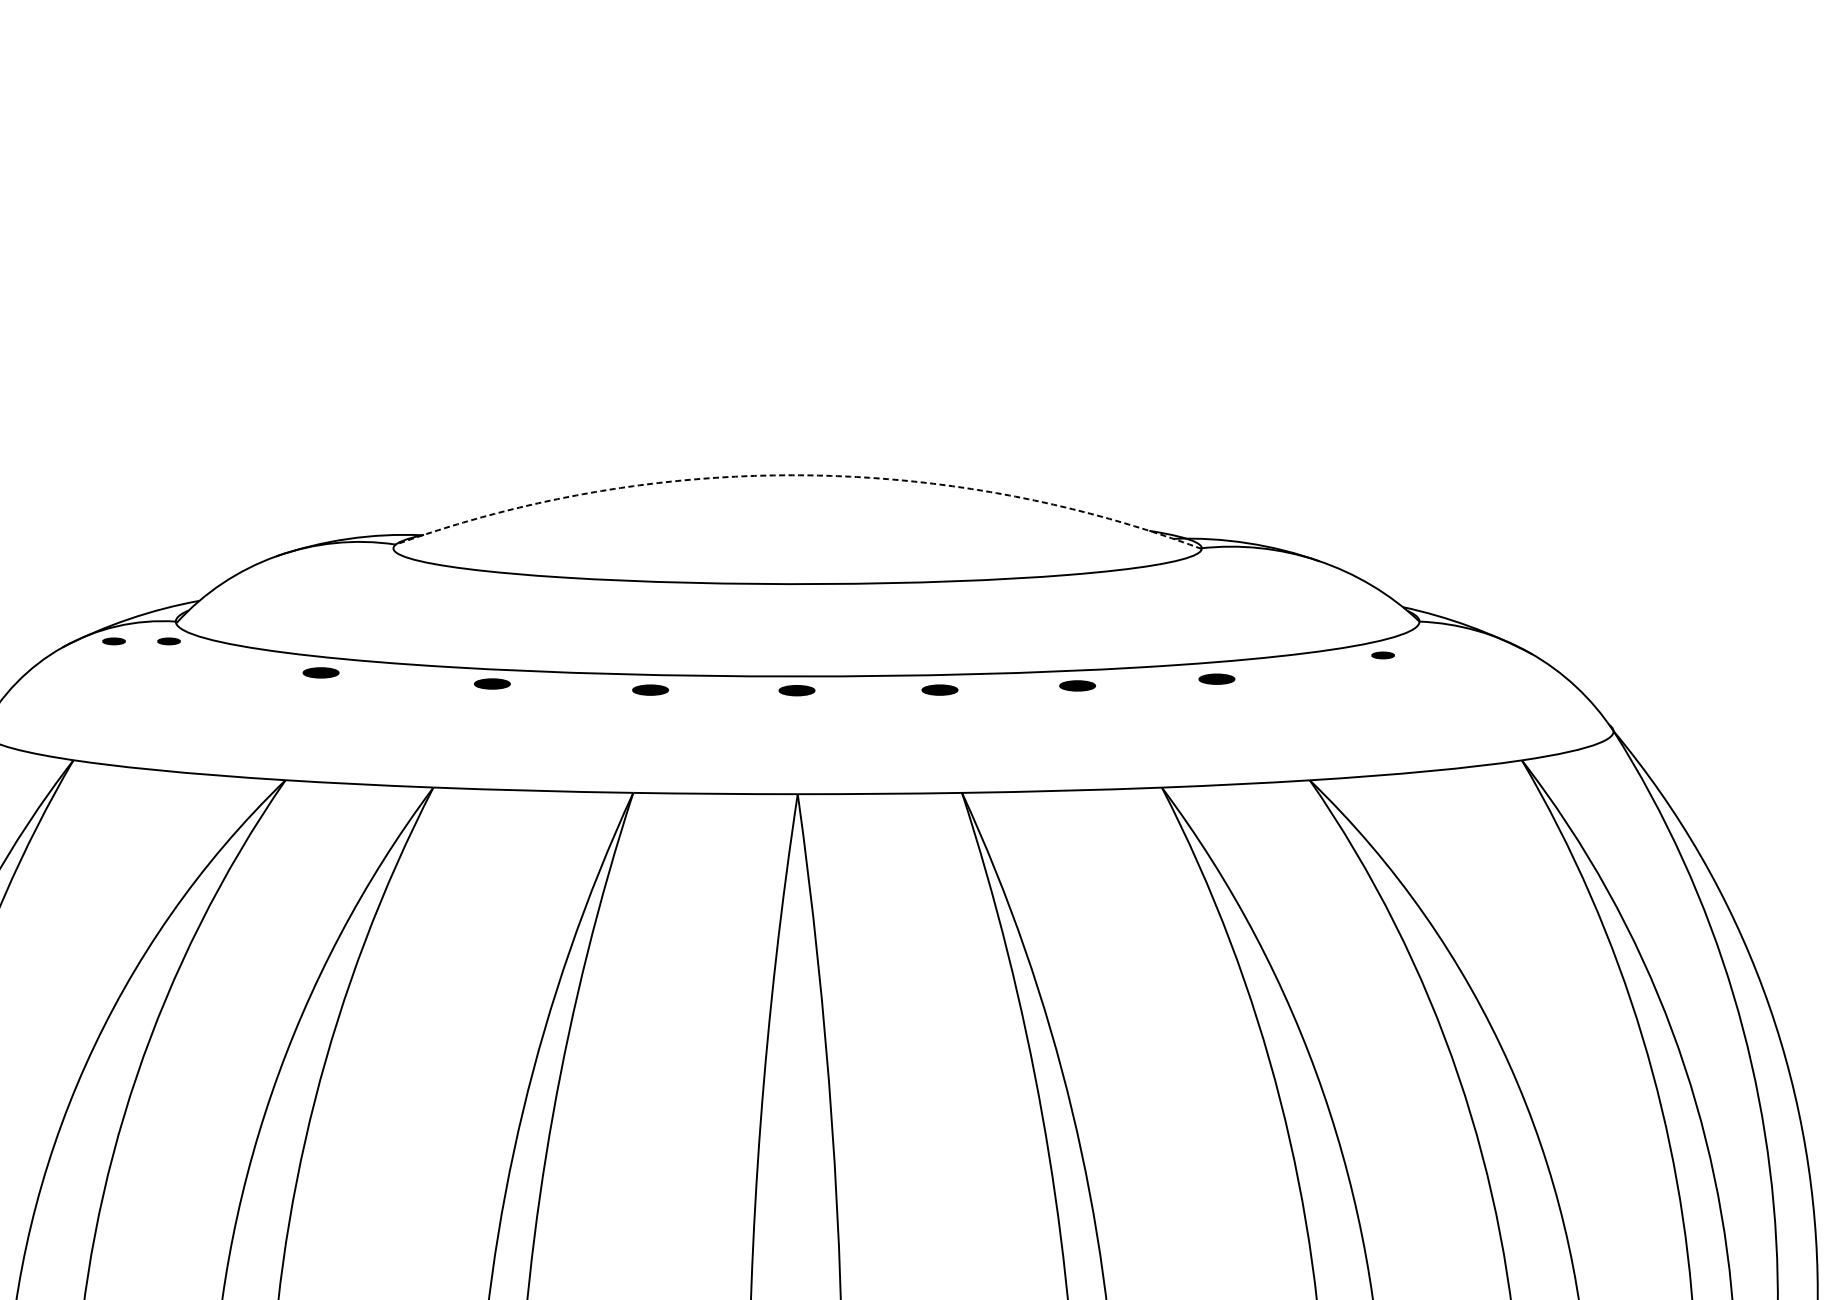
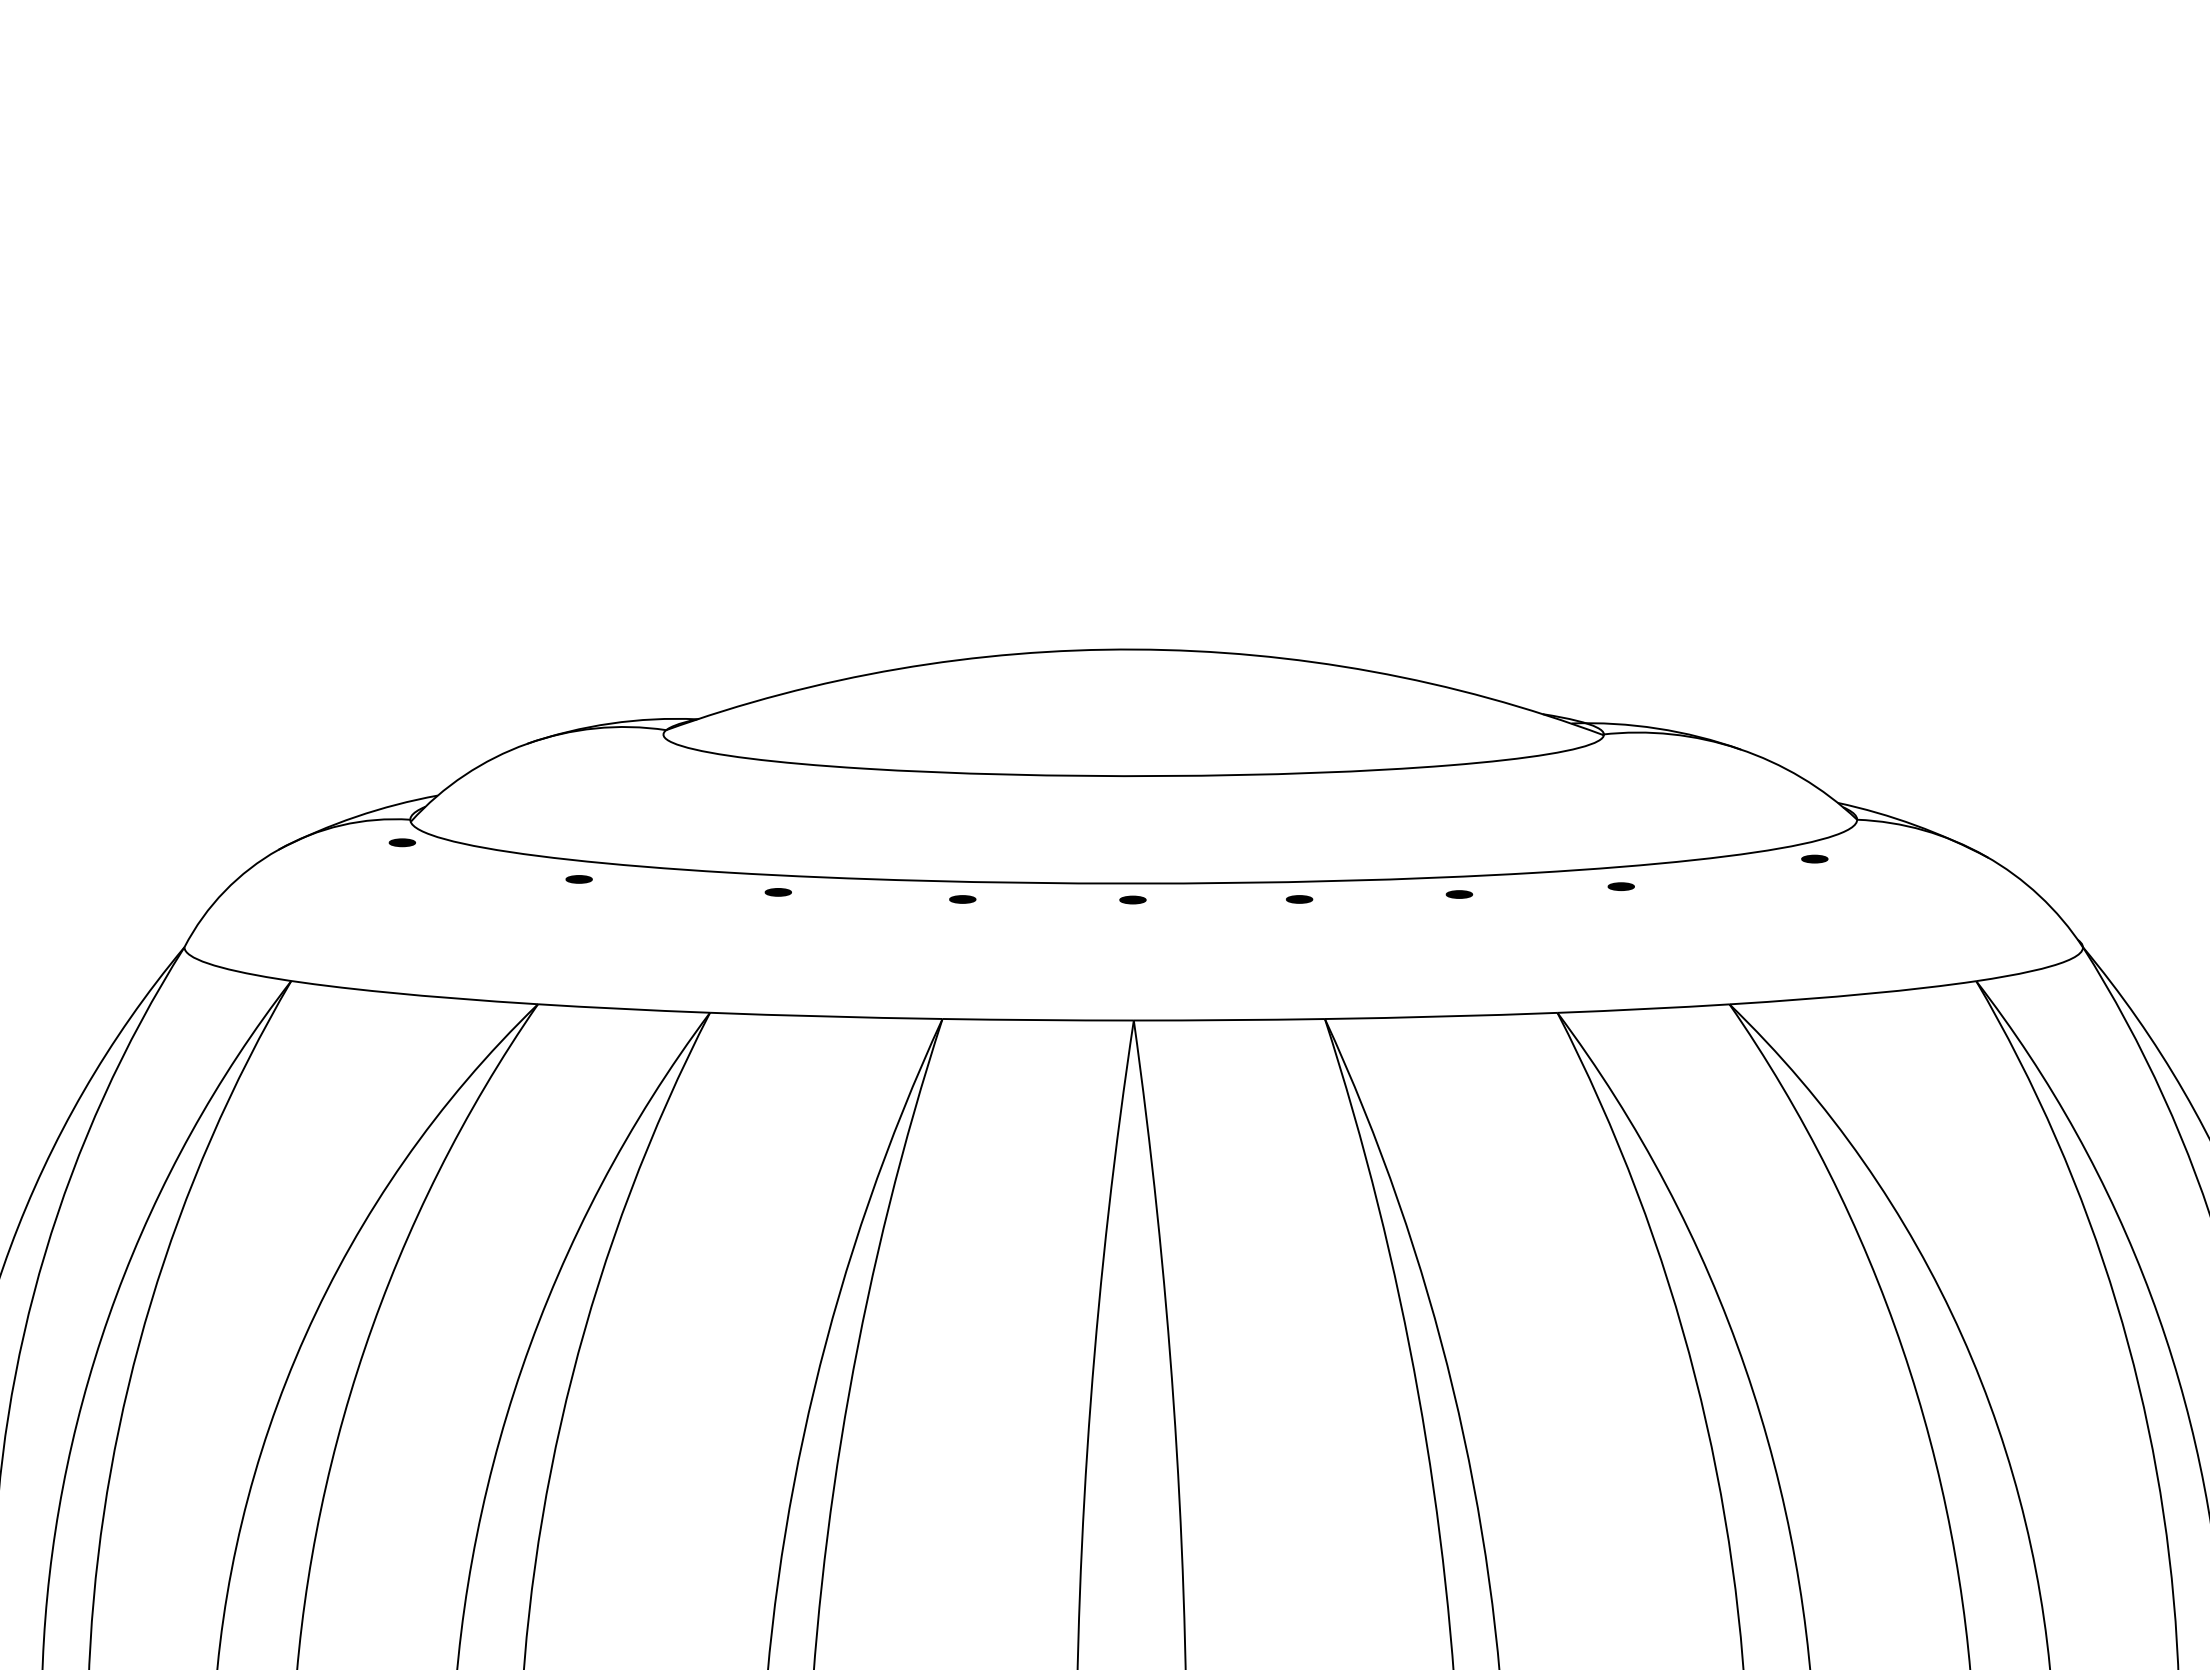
arc: (799, 475) -> (1135, 649), dashed -> solid
part: (113, 641) -> (337, 842), removed
part: (320, 672) -> (578, 879), size x0.62
part: (1216, 678) -> (1620, 886), size x0.62
part: (491, 684) -> (777, 892), size x0.62
part: (1077, 685) -> (1459, 894), size x0.62
part: (650, 690) -> (962, 899), size x0.62
part: (796, 690) -> (1132, 899), size x0.62
part: (940, 690) -> (1299, 899), size x0.62

